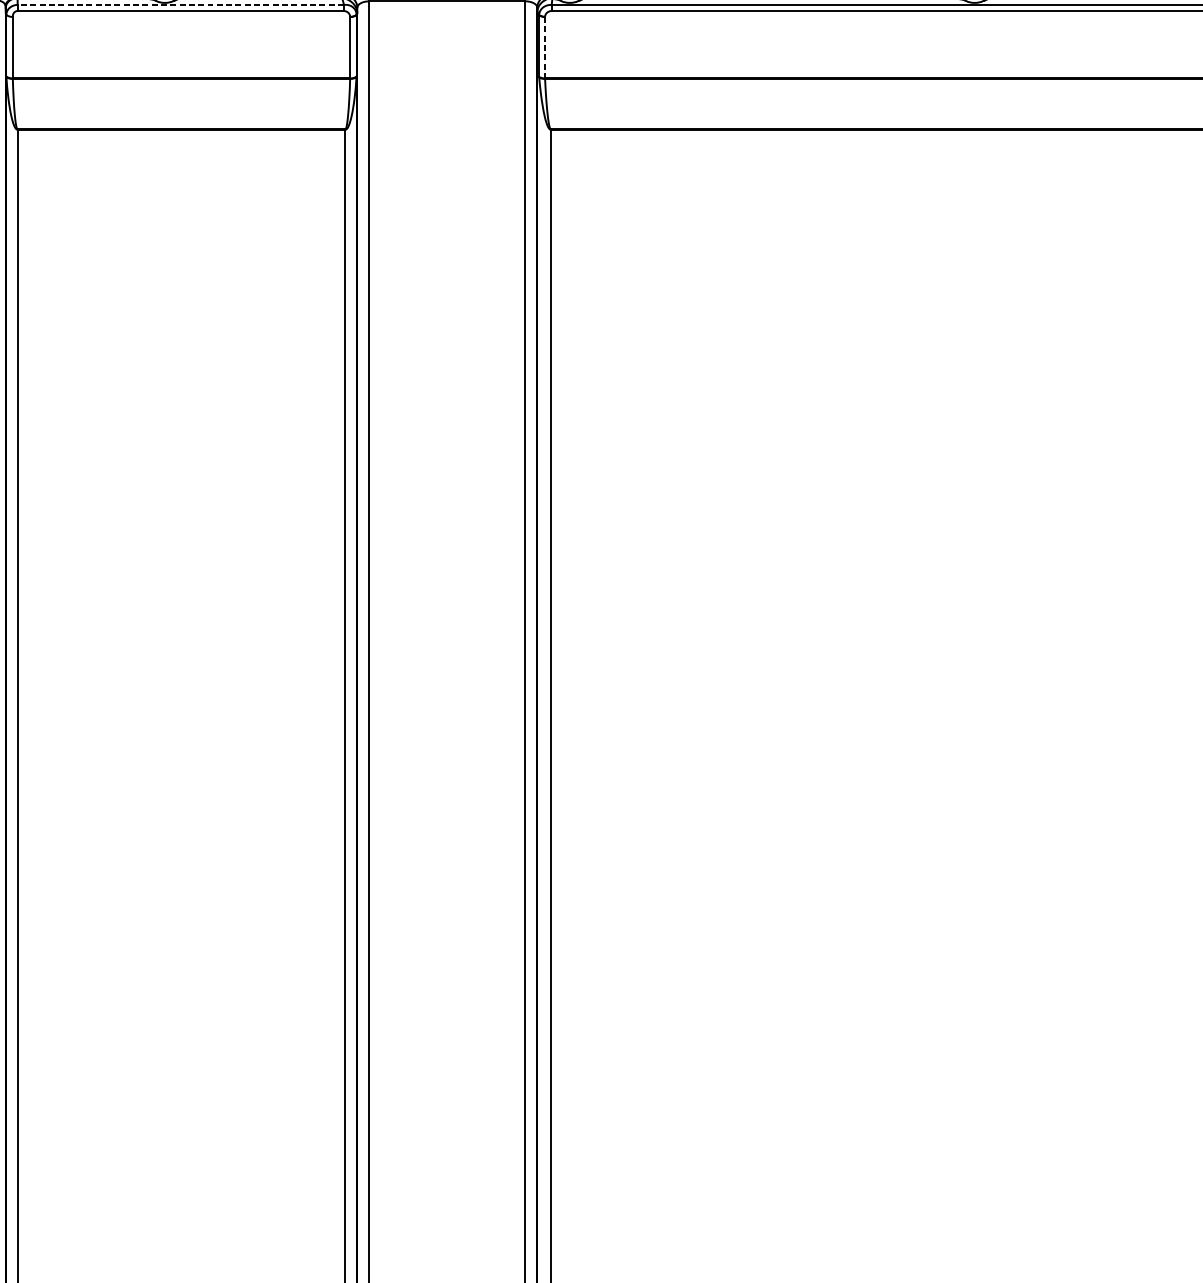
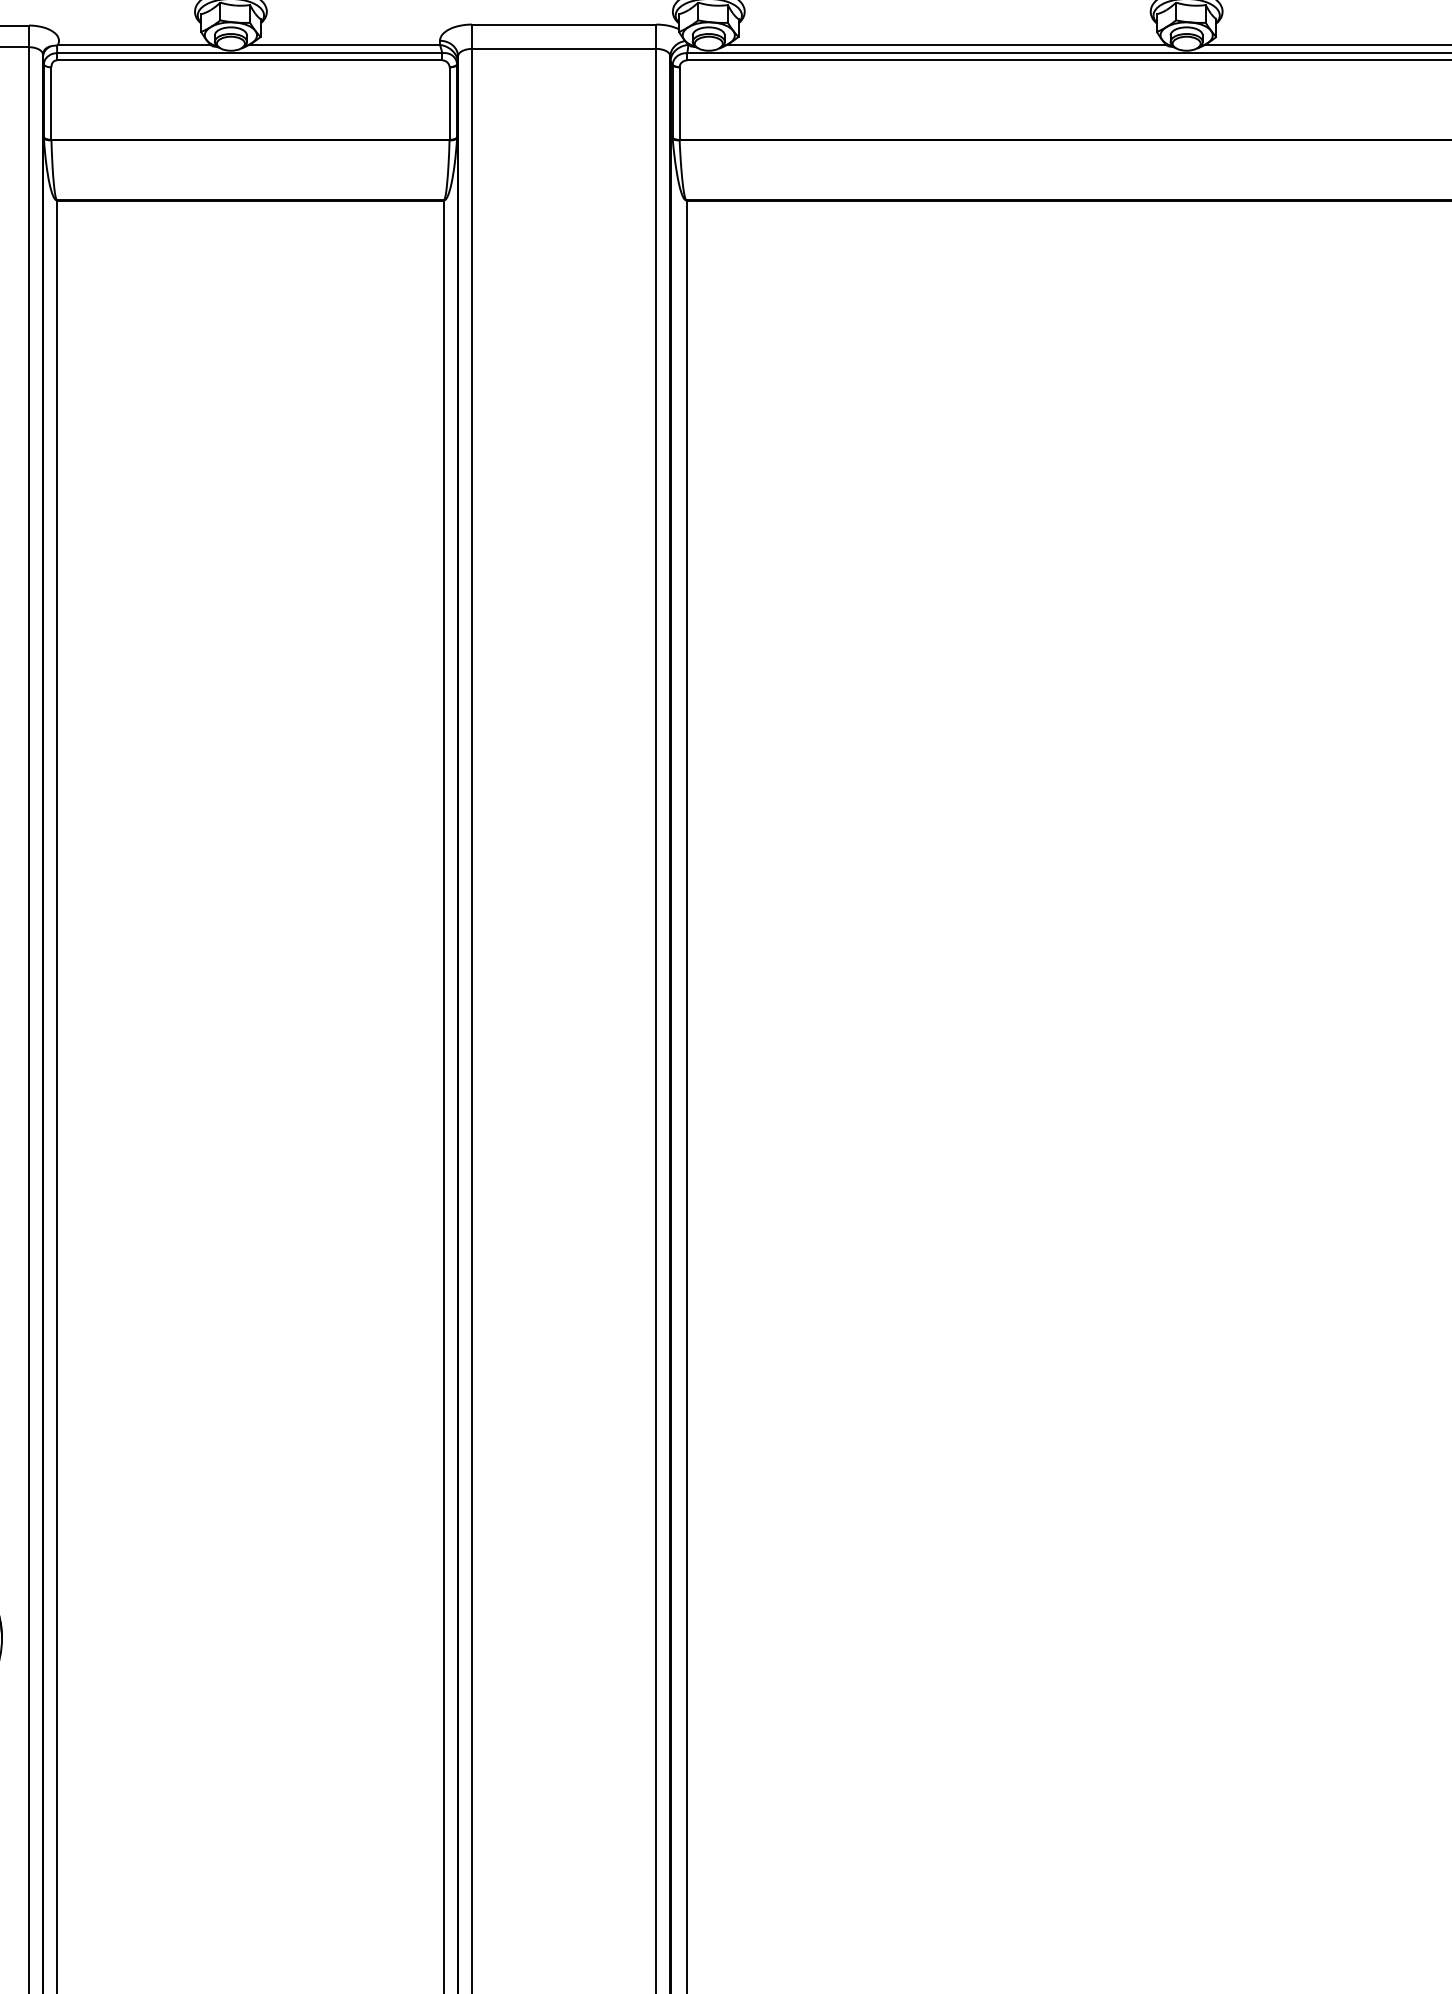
line: (180, 5) -> (249, 53), dashed -> solid
line: (544, 48) -> (679, 104), dashed -> solid

